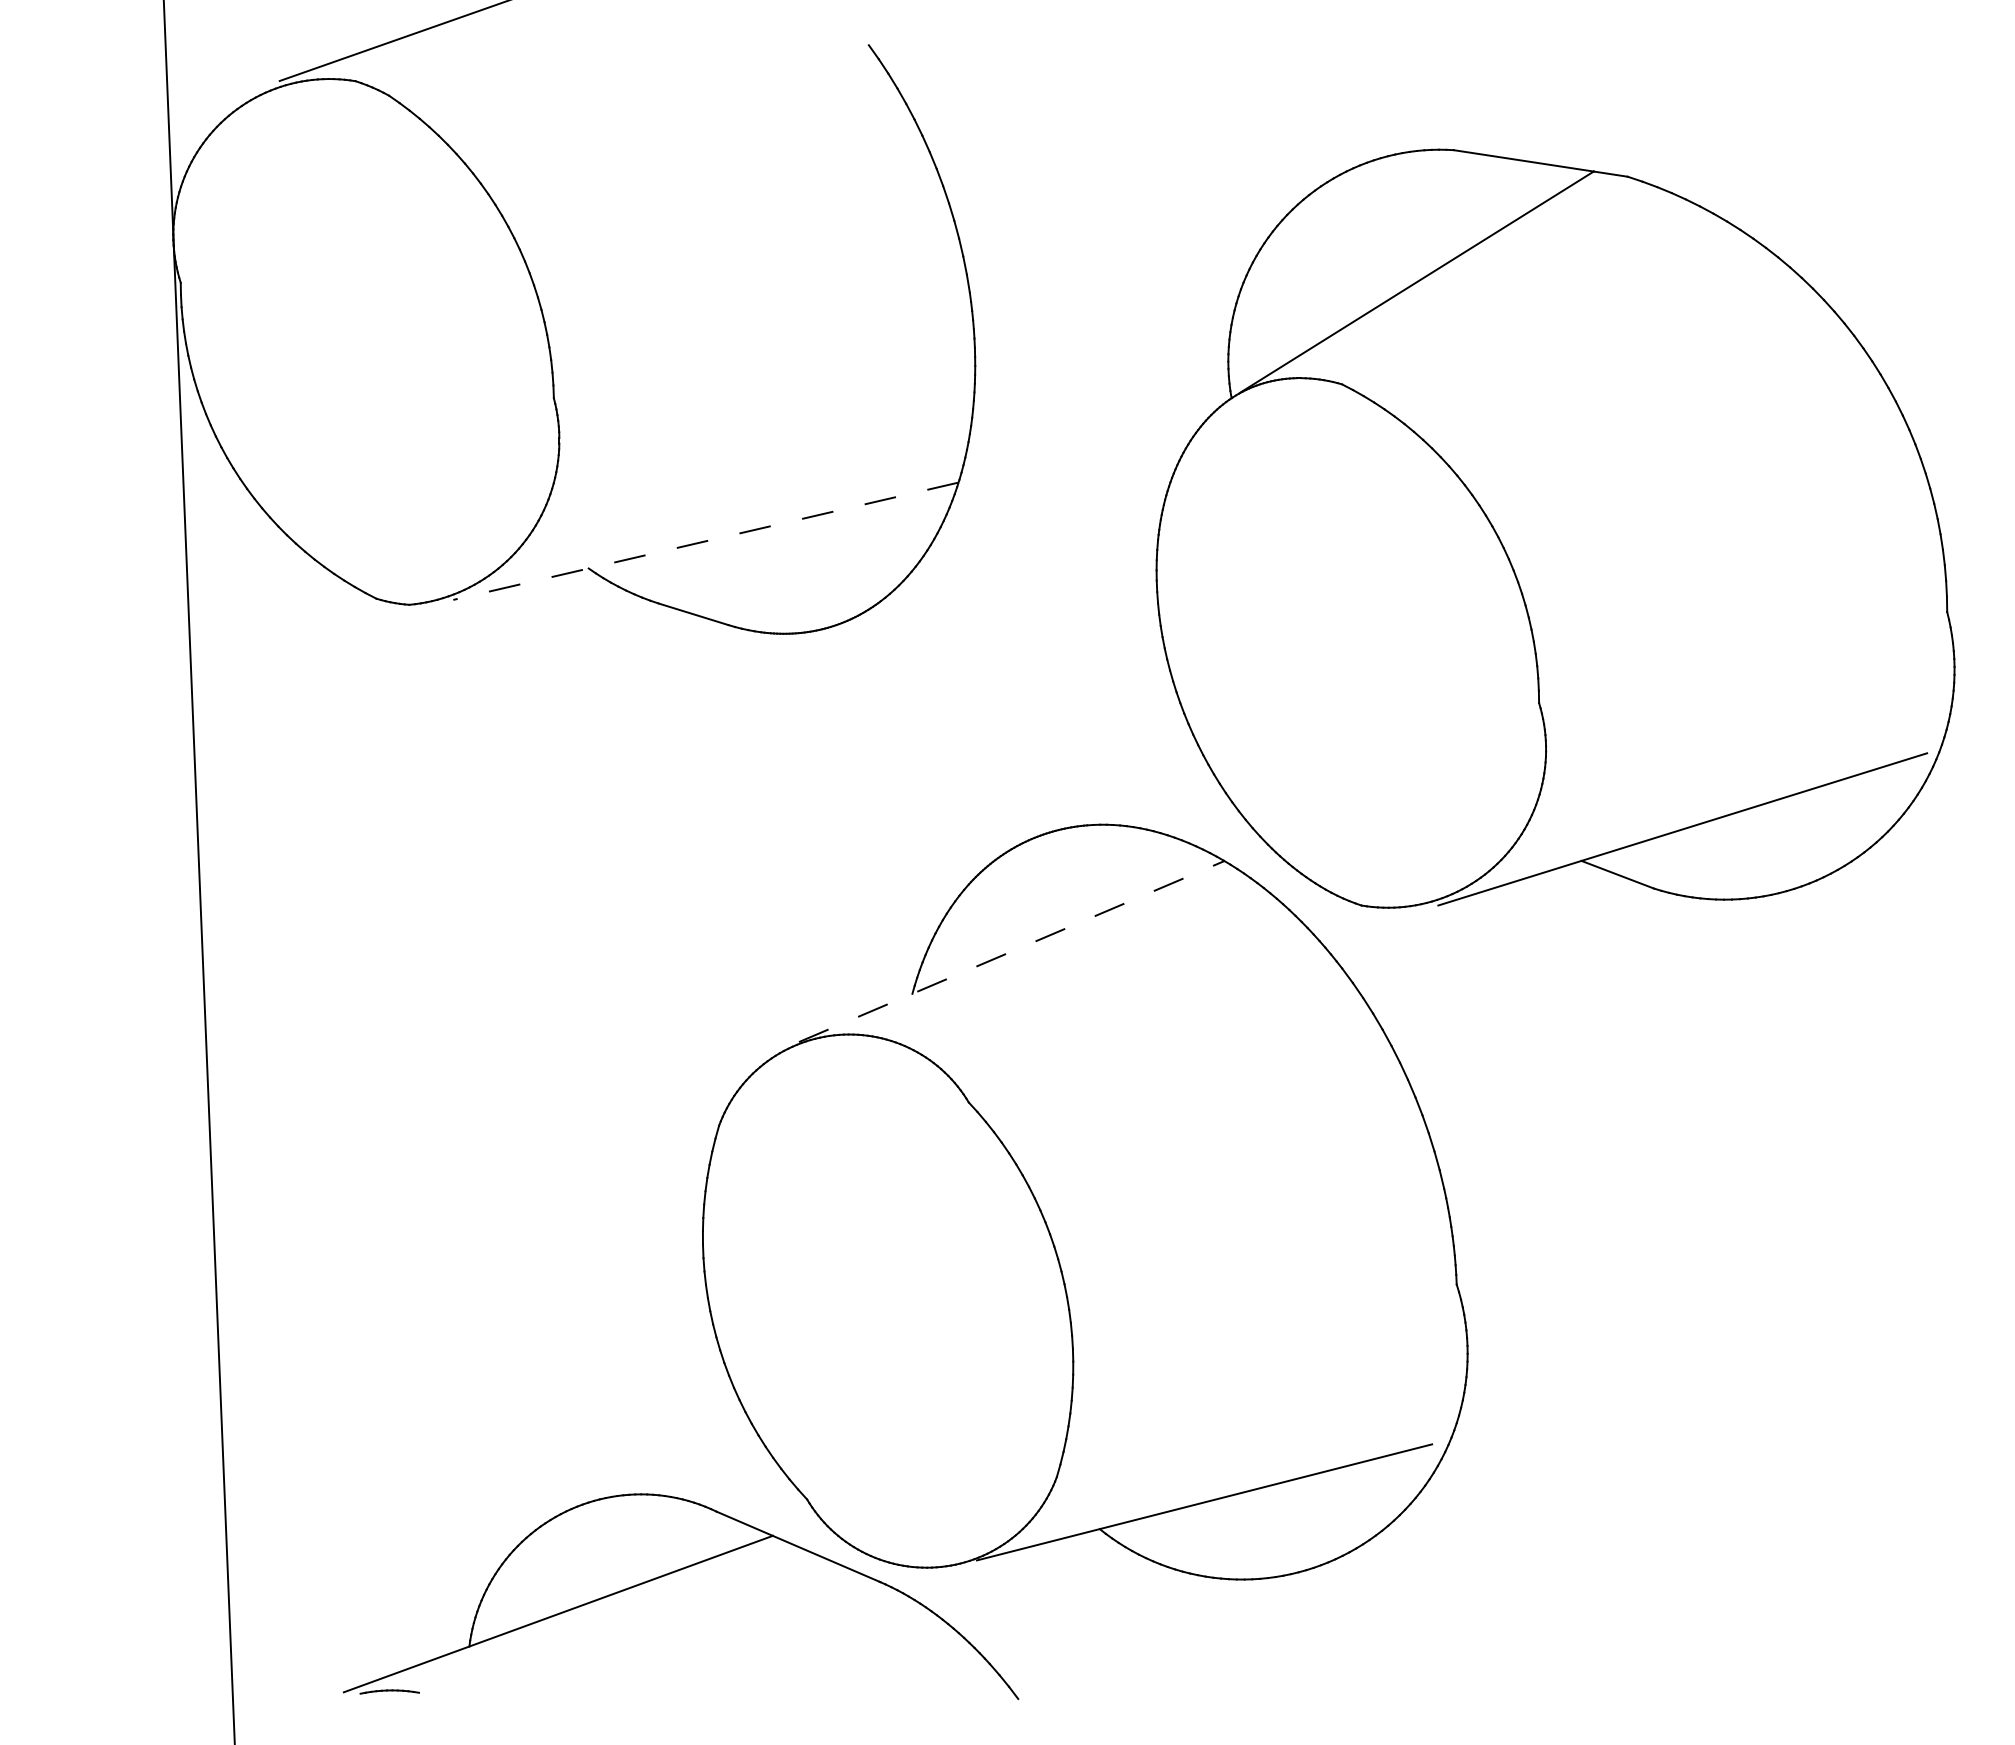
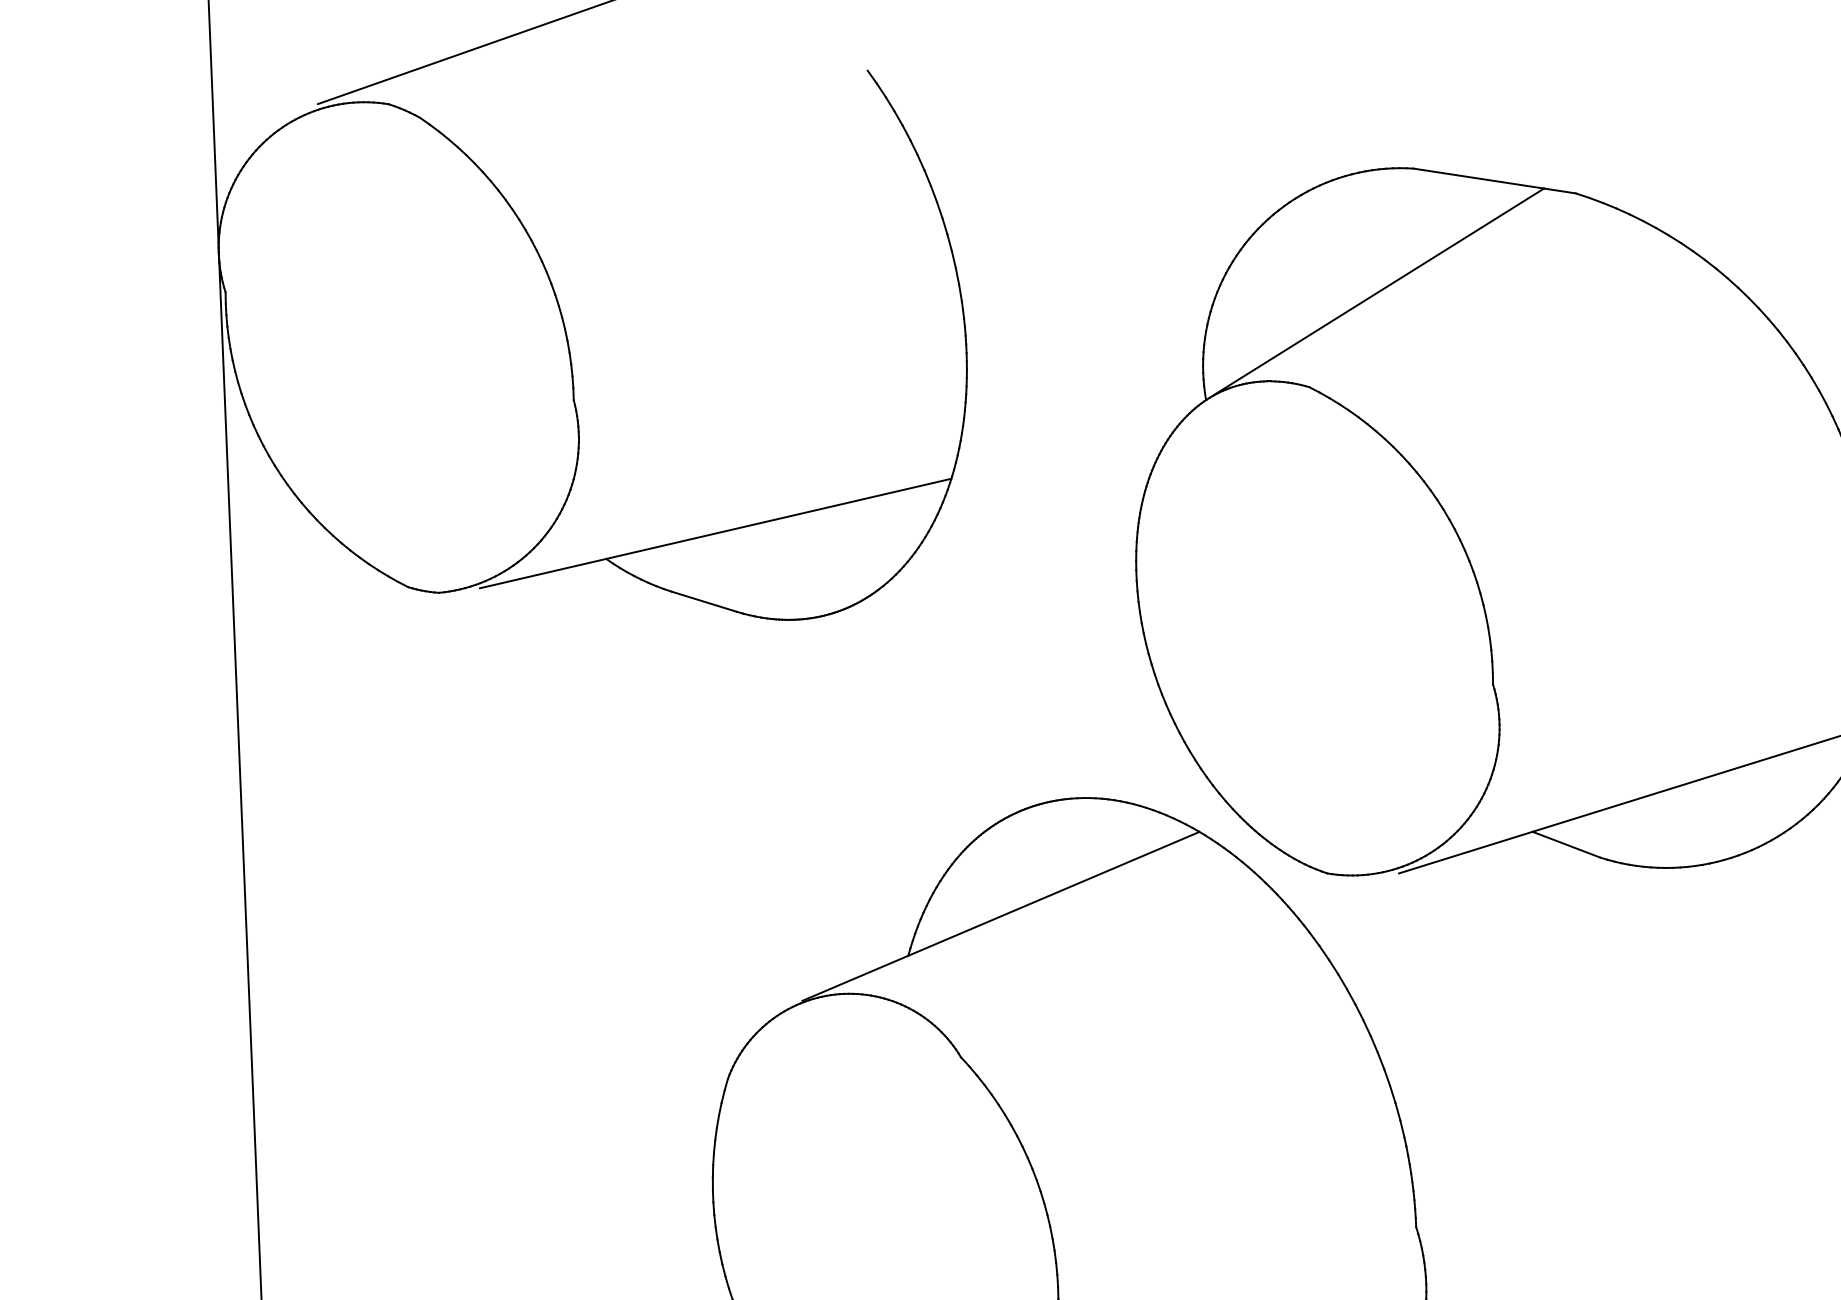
line: (705, 541) -> (715, 533), dashed -> solid
line: (1012, 951) -> (1001, 916), dashed -> solid

